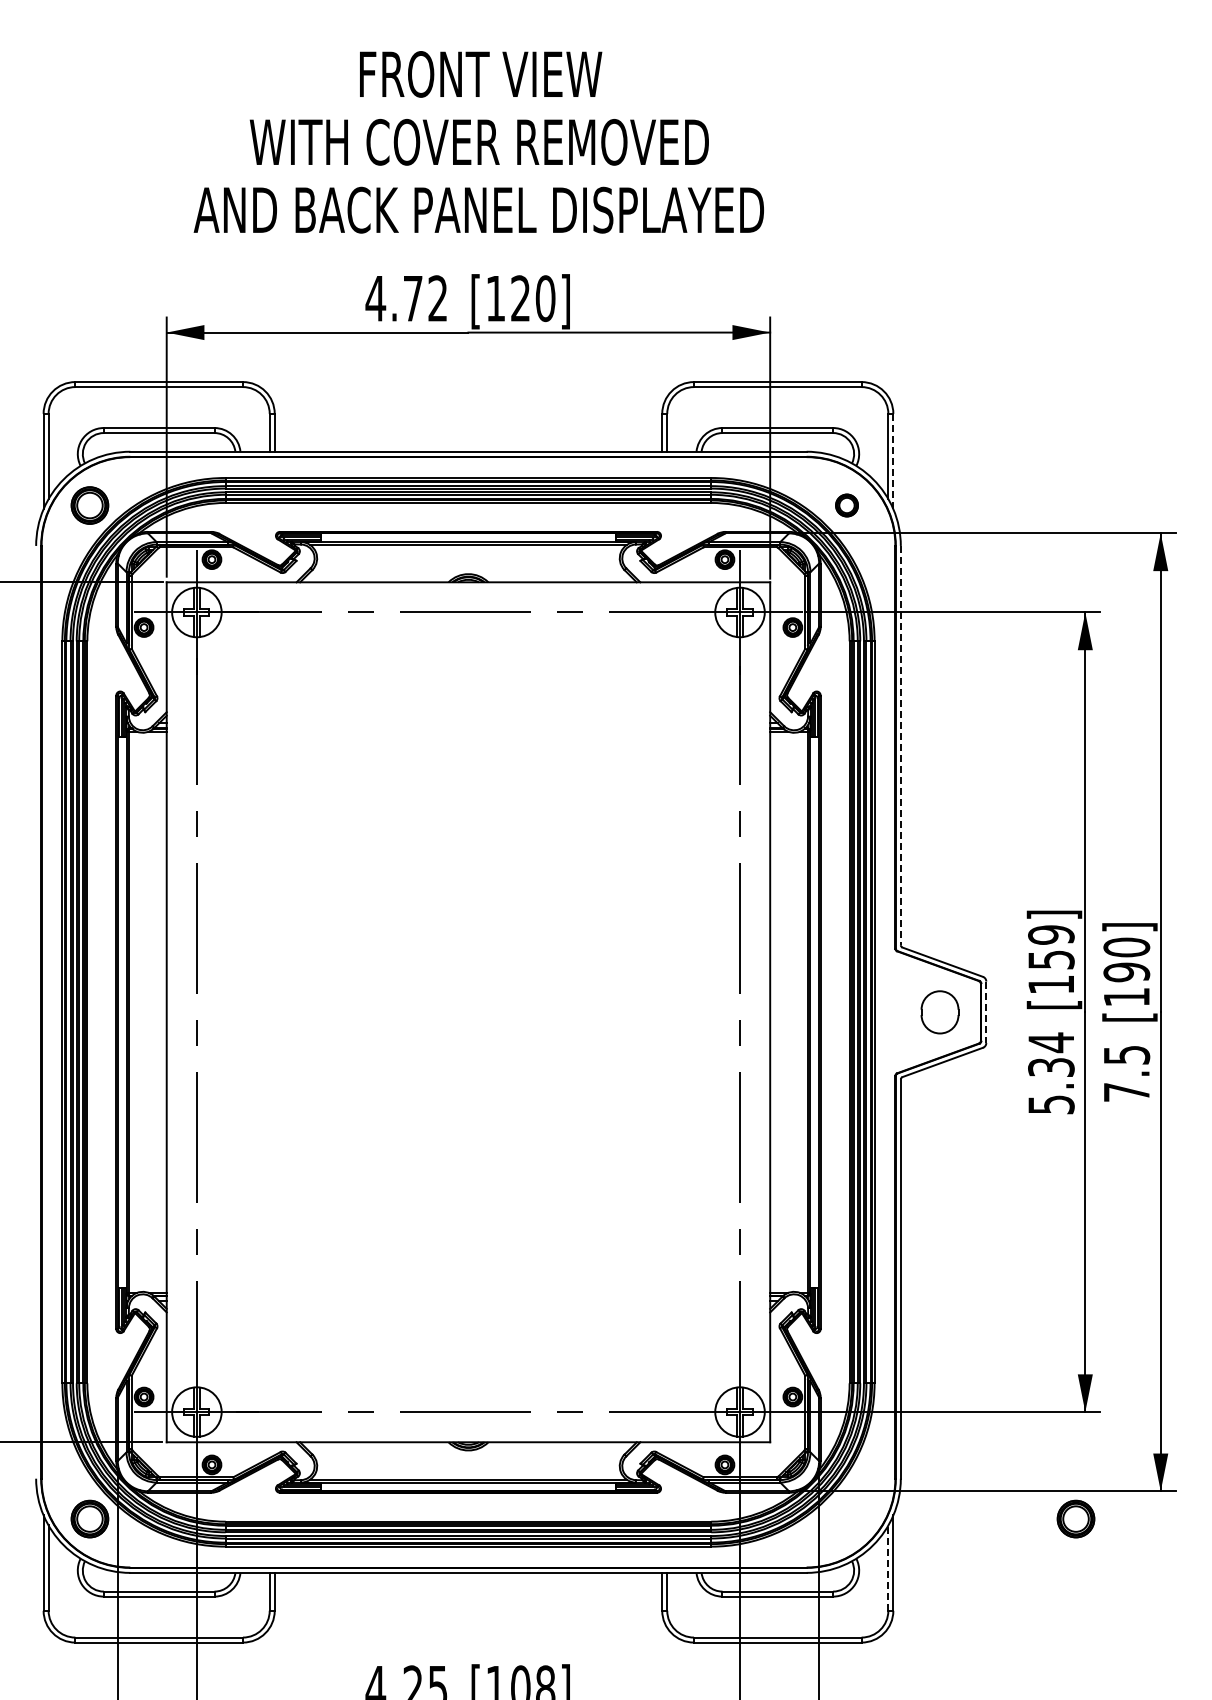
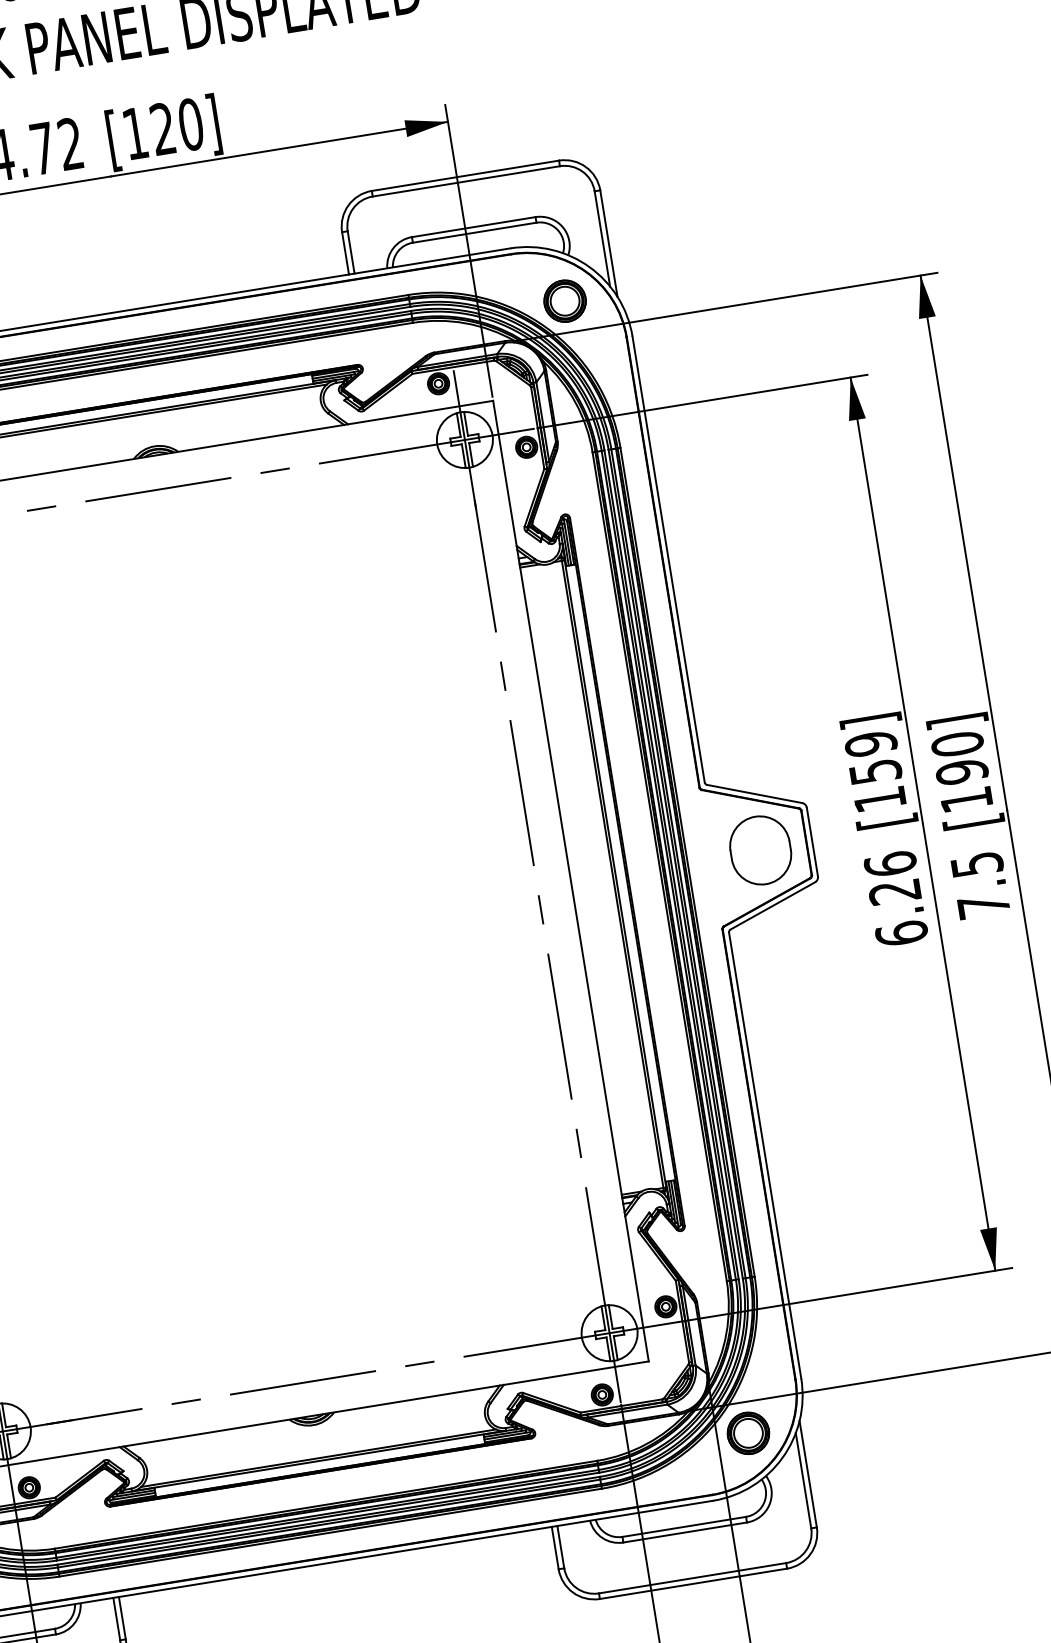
line: (893, 461) -> (609, 243), dashed -> solid
part: (846, 505) -> (564, 301), size x1.67
line: (900, 745) -> (668, 559), dashed -> solid
part: (939, 1012) -> (760, 850), size x1.43
line: (986, 1012) -> (812, 842), dashed -> solid
text: (1051, 1073) -> (896, 898), 5.34 -> 6.26
part: (1075, 1518) -> (747, 1432), moved
line: (888, 1568) -> (803, 1481), dashed -> solid

